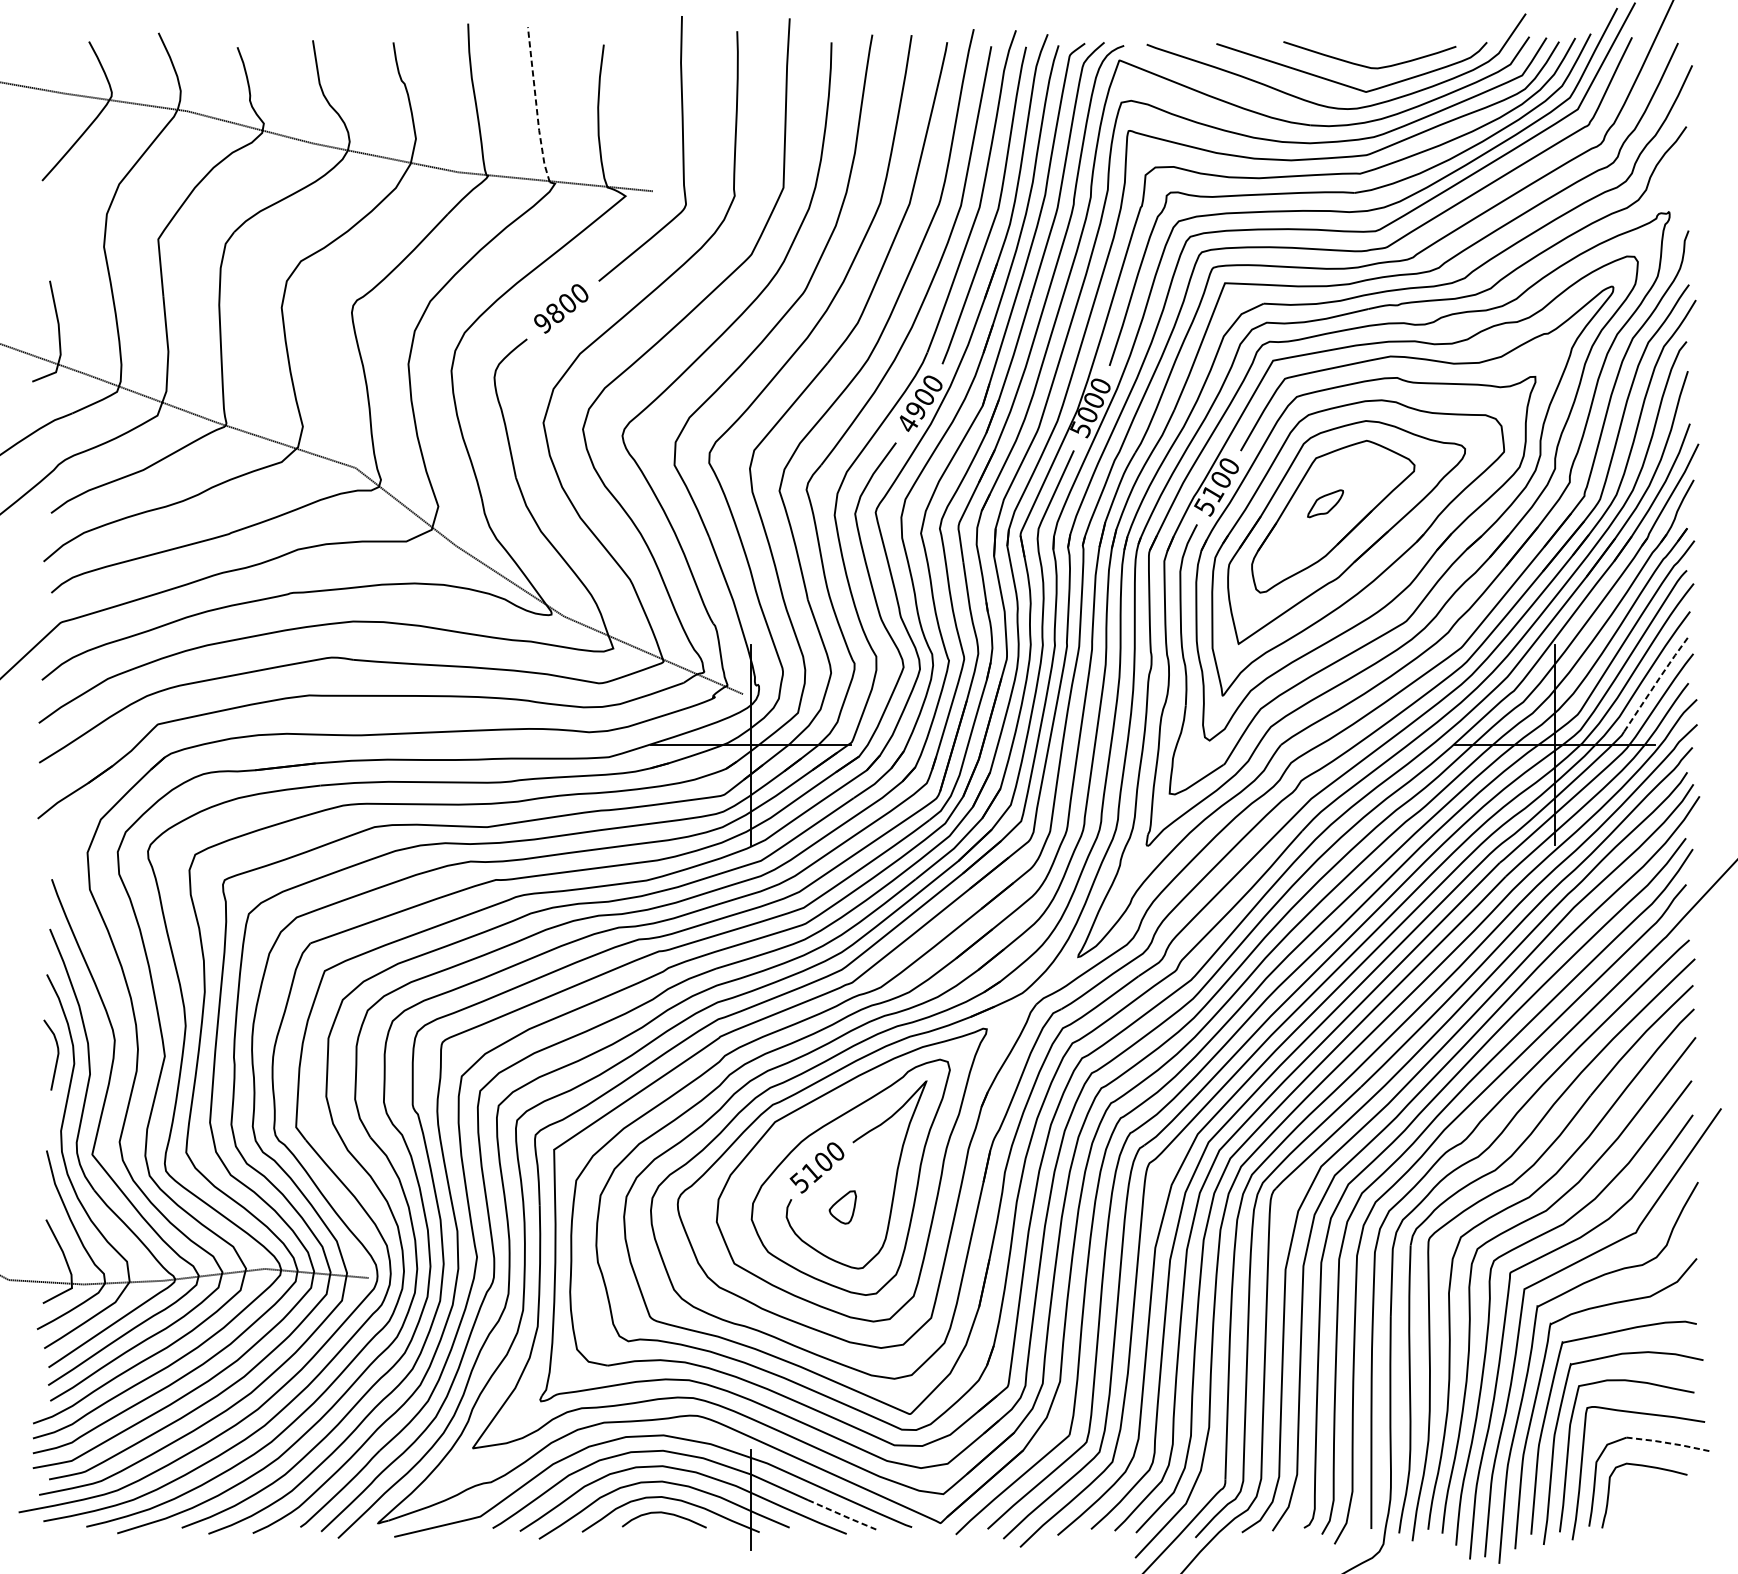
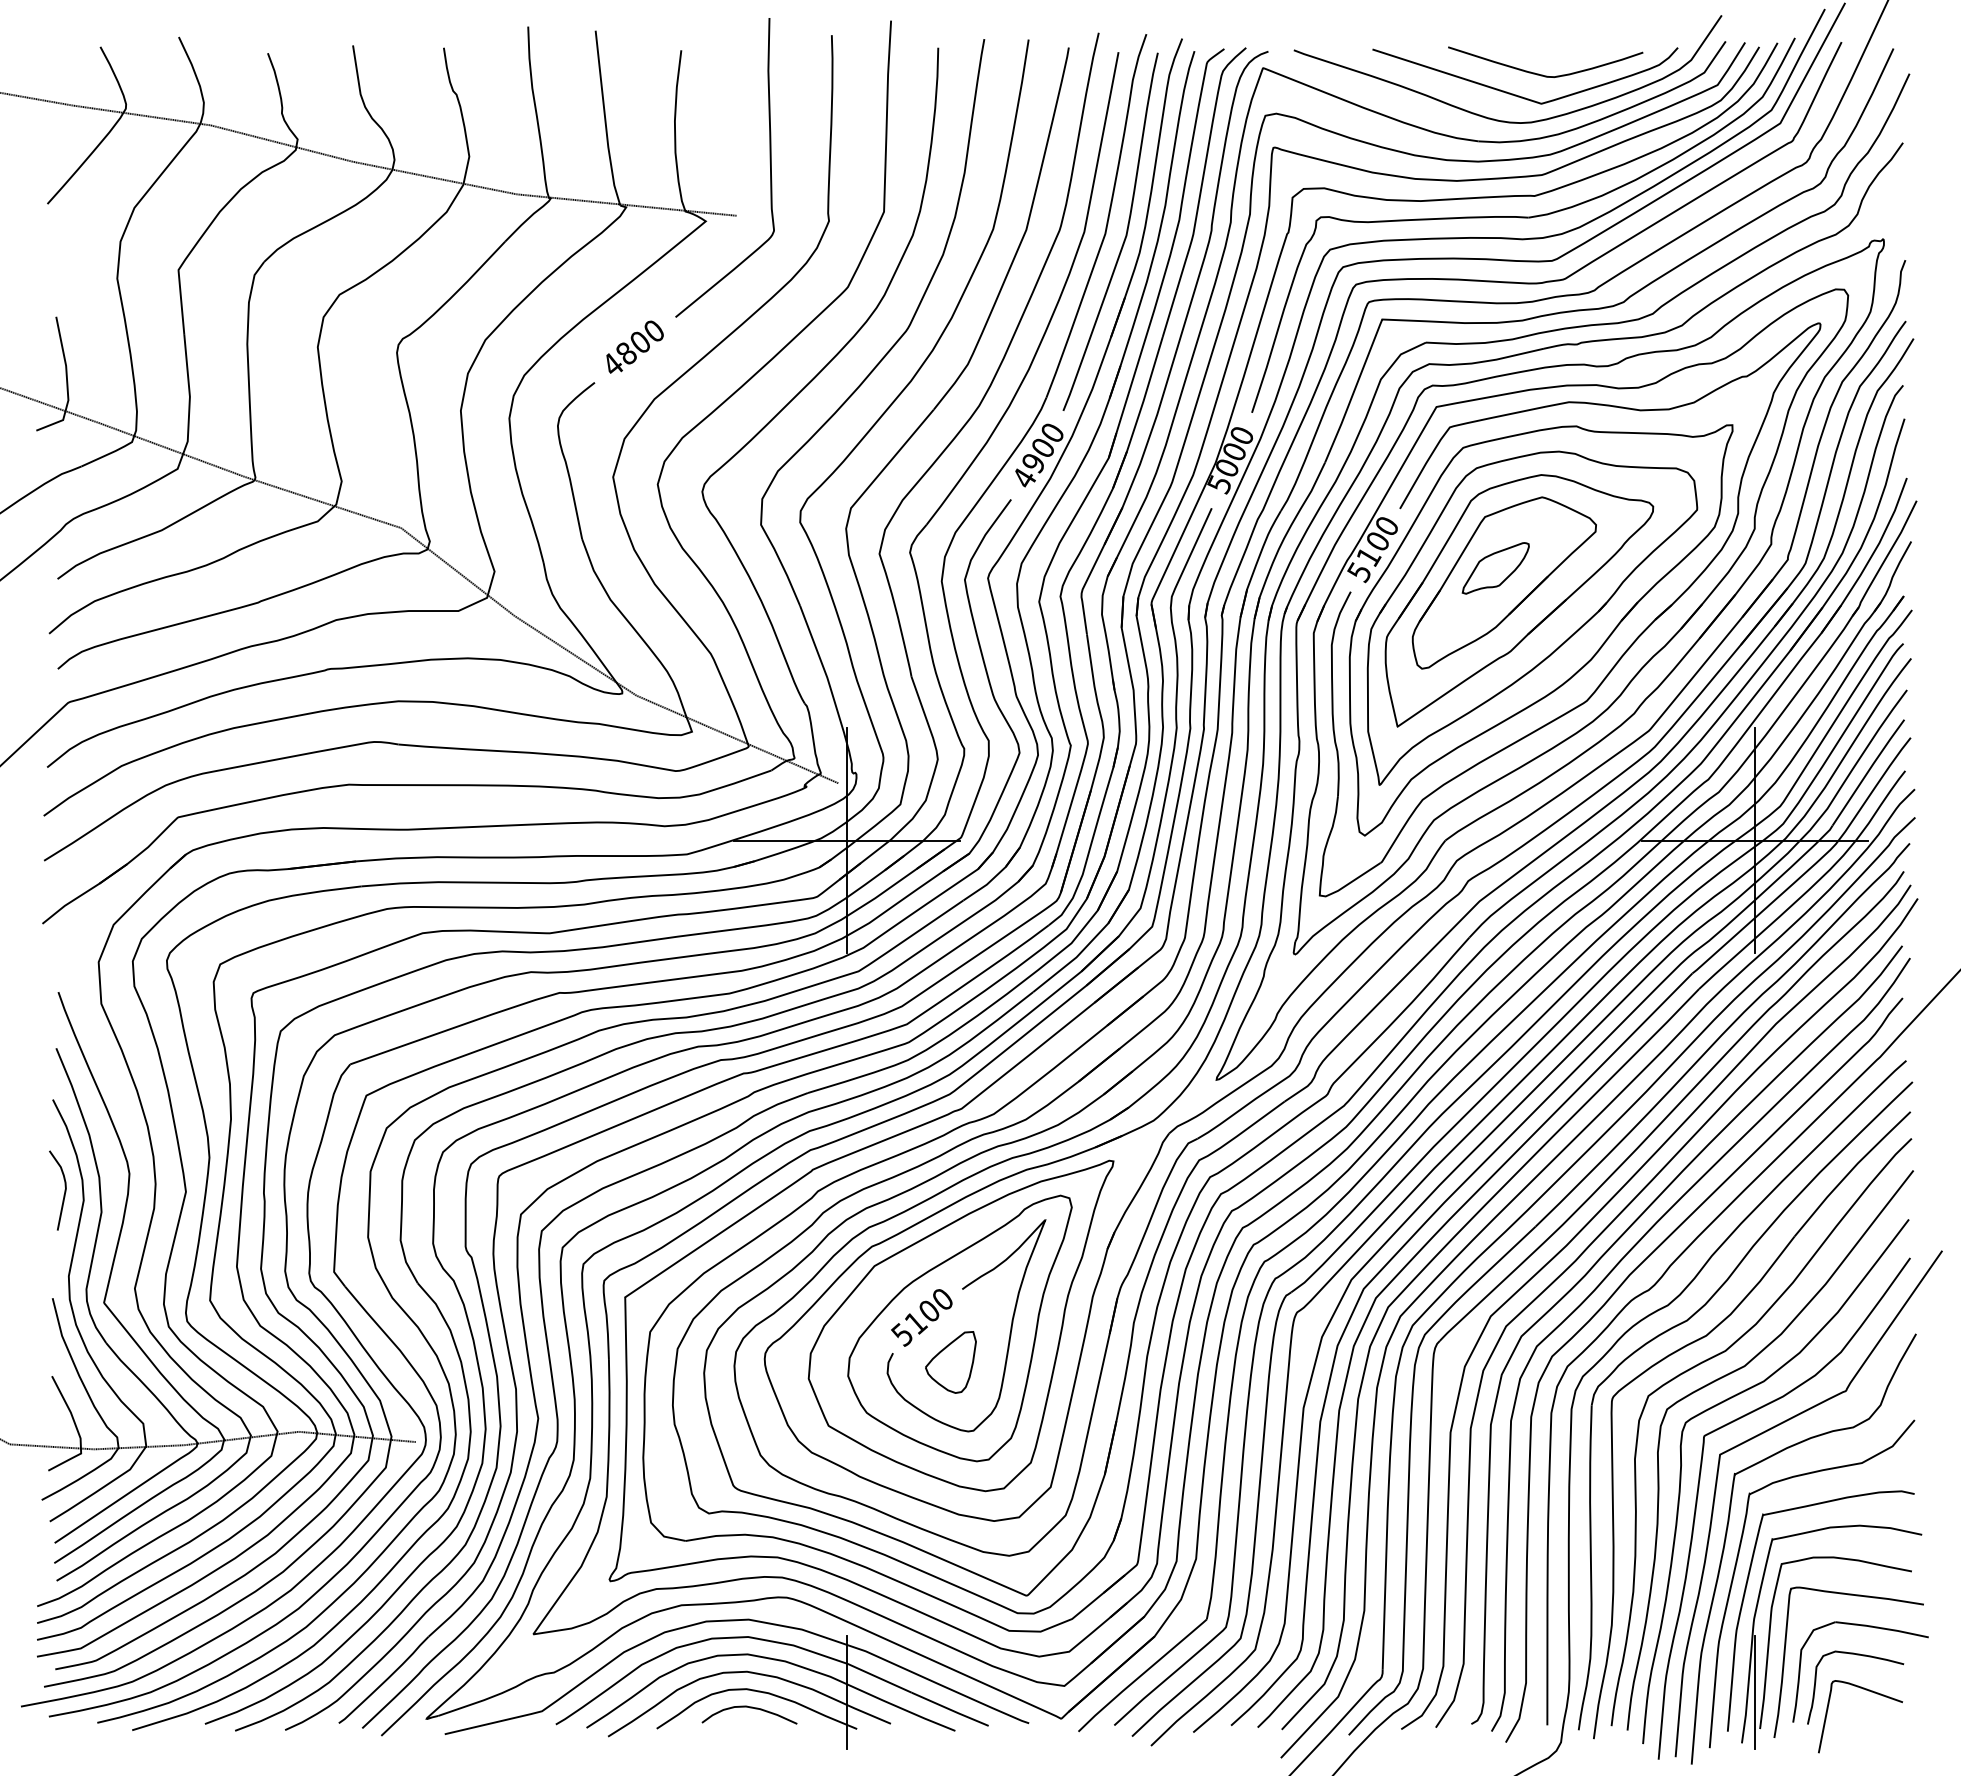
line: (536, 105) -> (605, 119), dashed -> solid
text: (542, 323) -> (612, 364), 9800 -> 4800
part: (1325, 503) -> (1495, 568), size x1.67
line: (1655, 683) -> (1868, 771), dashed -> solid
part: (842, 1207) -> (950, 1362), size x1.67
line: (1668, 1443) -> (1882, 1628), dashed -> solid
line: (1554, 1499) -> (1754, 1691), added
curve: (1655, 1499) -> (1868, 1691), added
line: (842, 1515) -> (950, 1709), dashed -> solid

